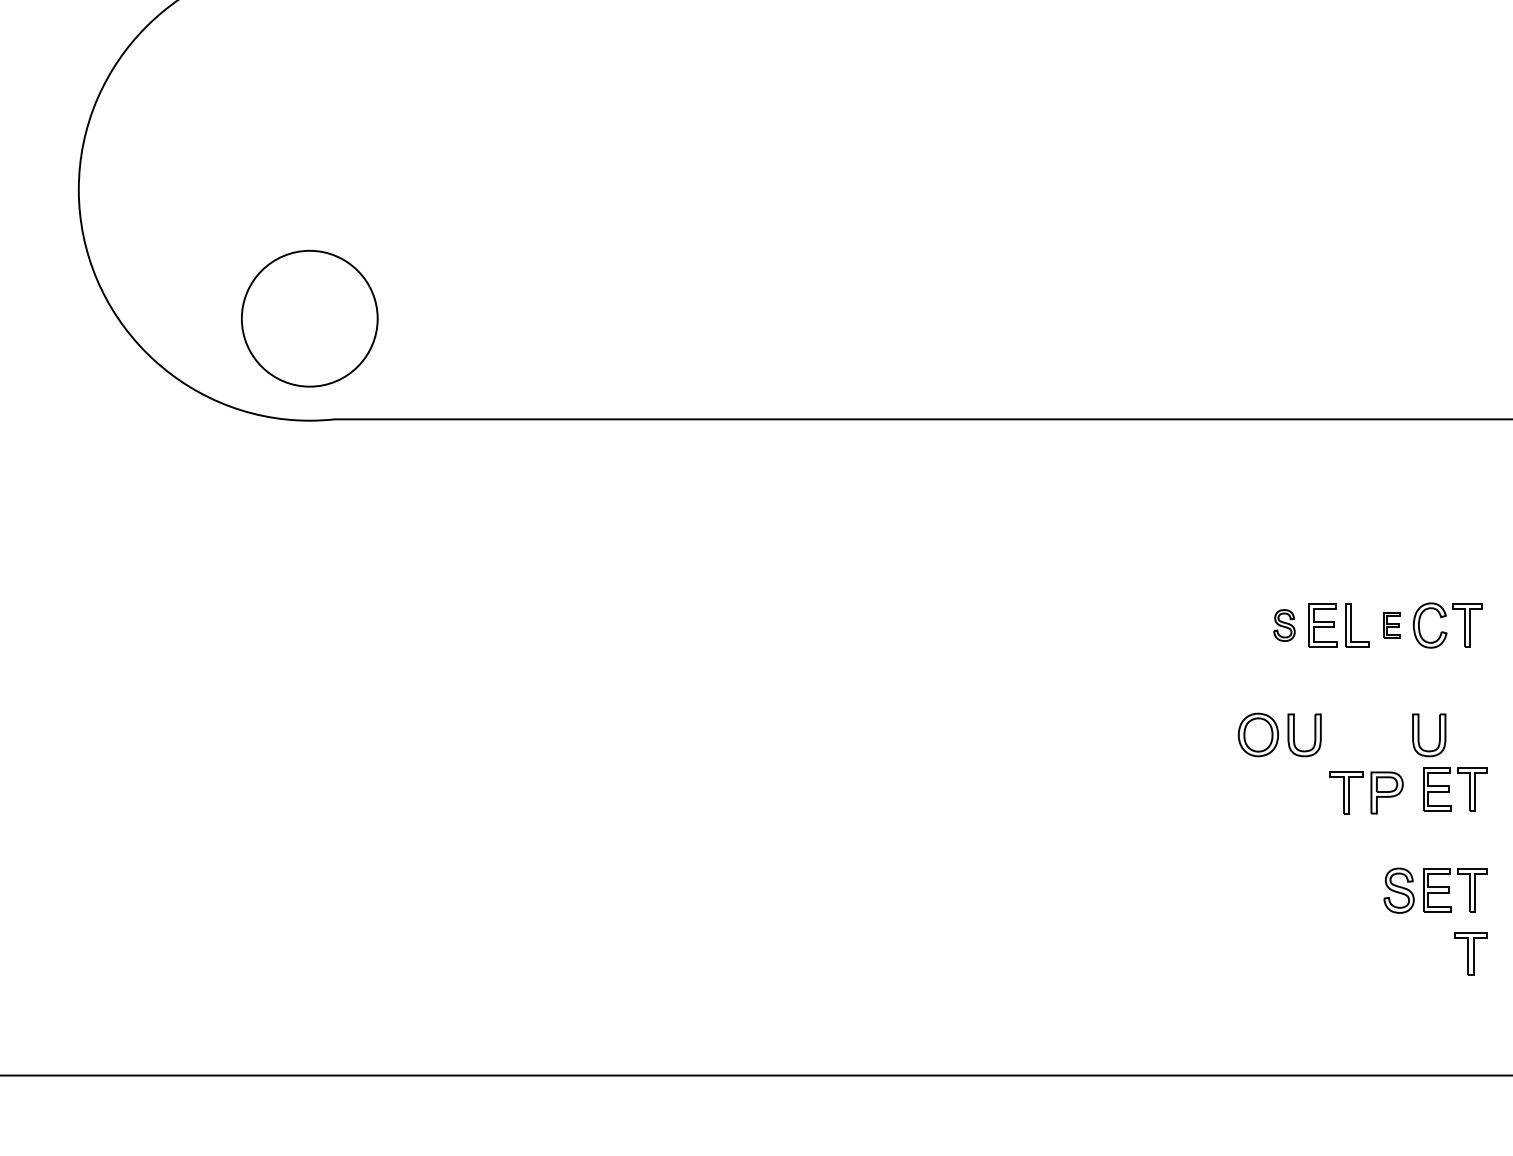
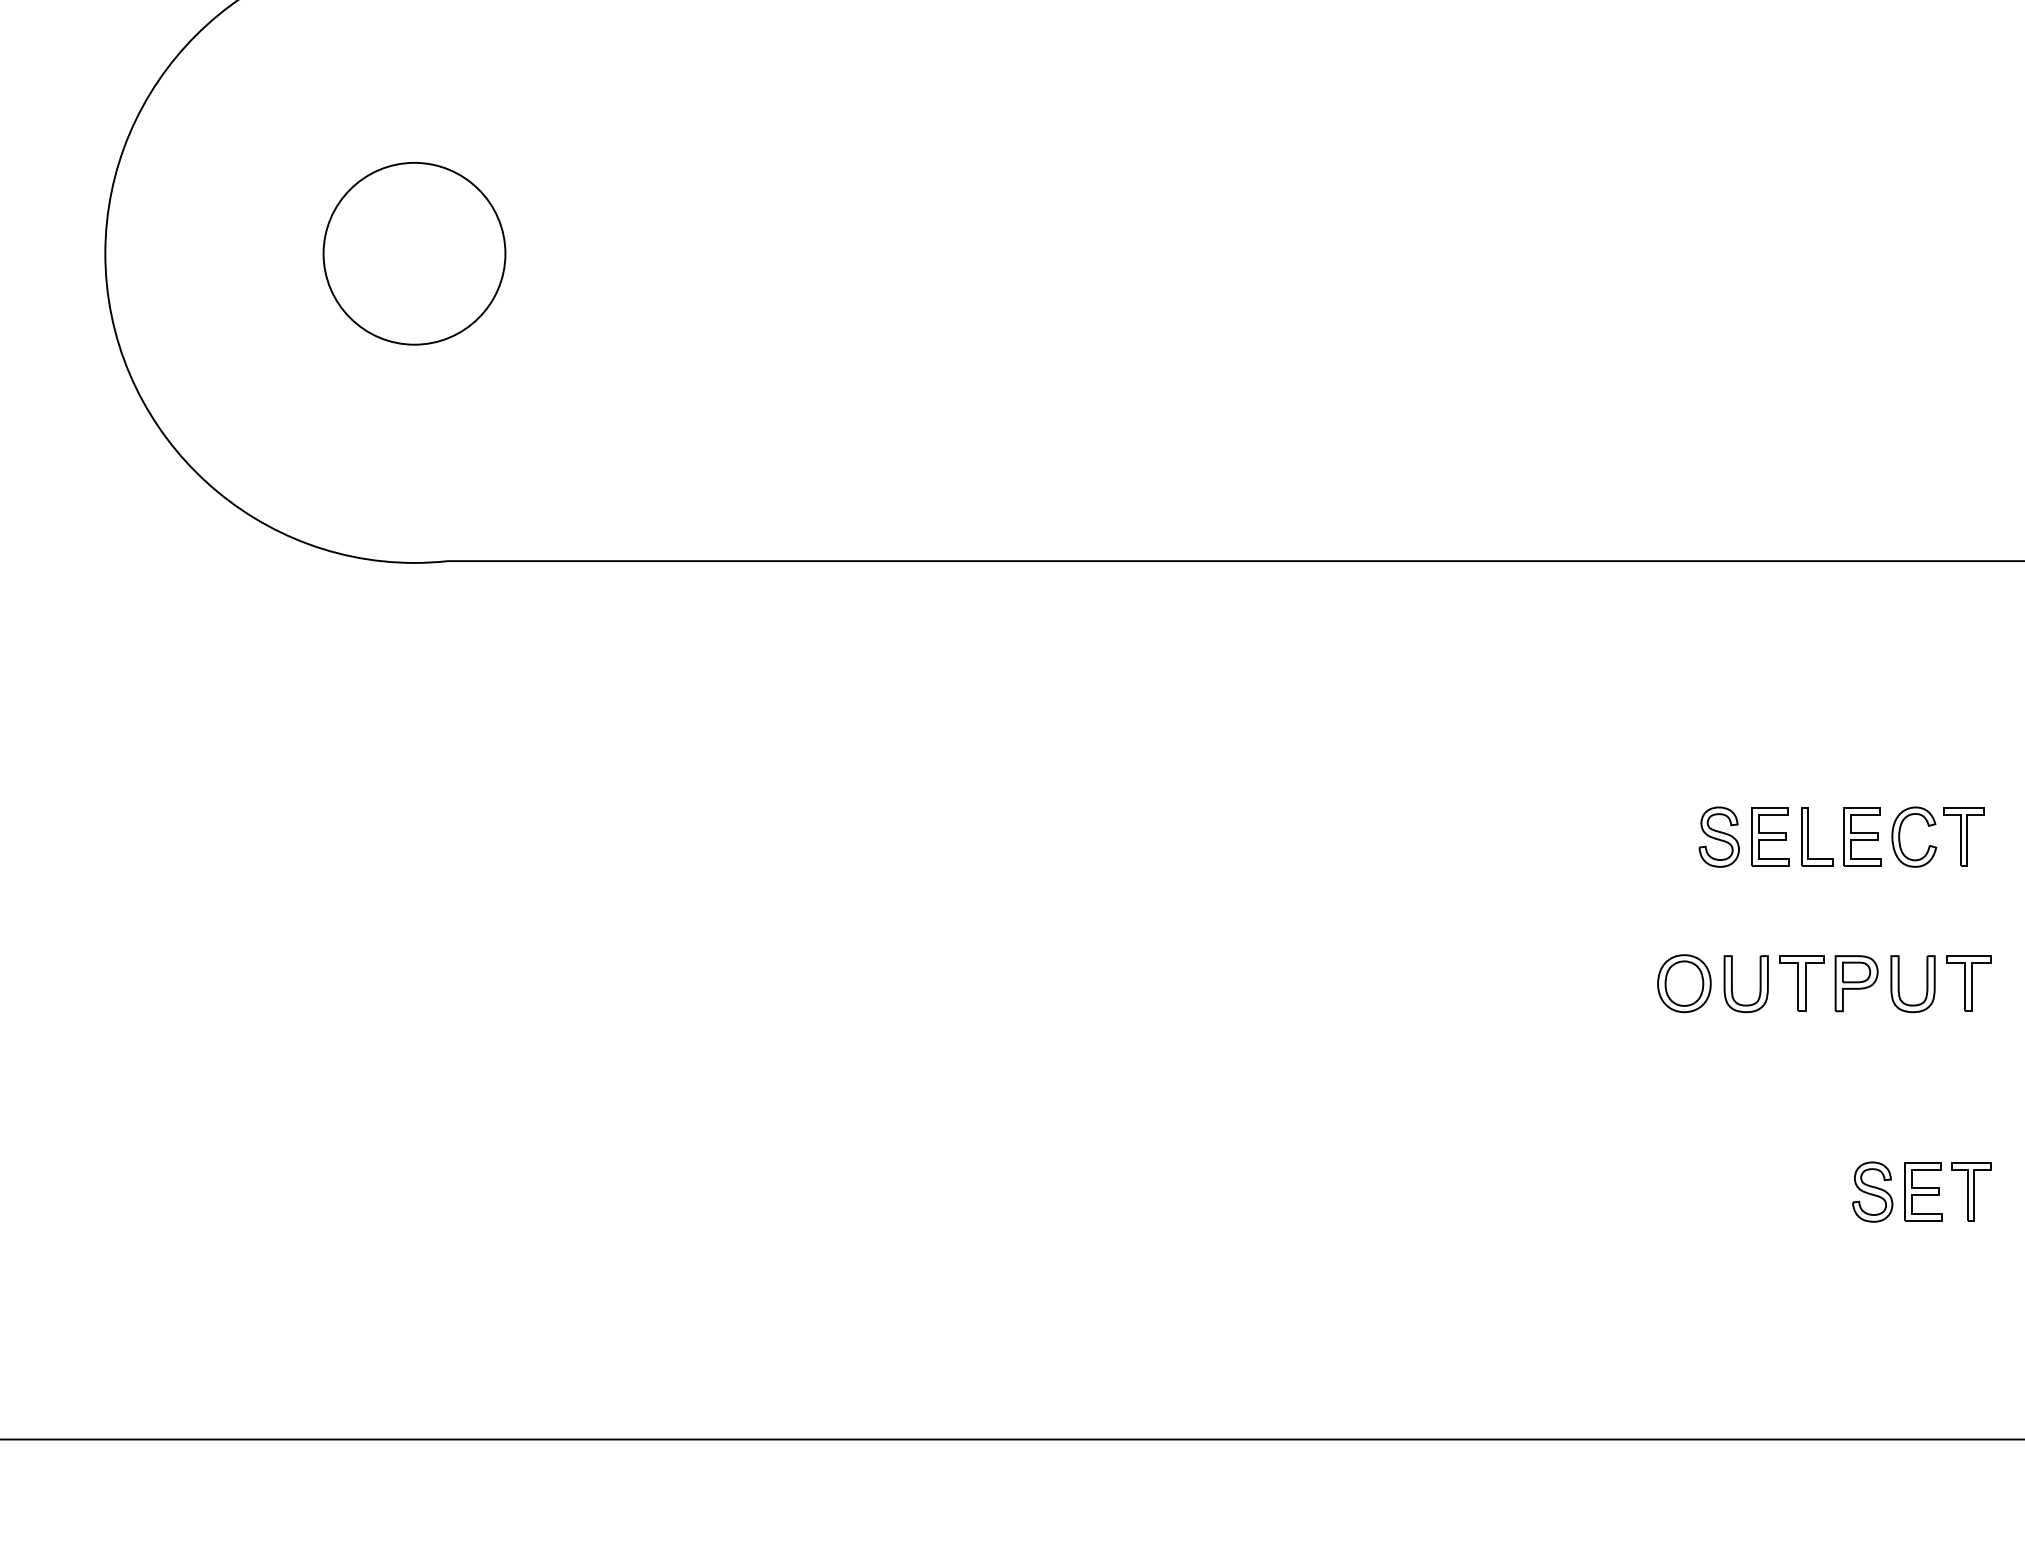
part: (309, 318) -> (414, 253), moved
part: (1284, 625) -> (1719, 837), size x1.43
part: (1391, 625) -> (1862, 837), size x1.67
part: (1455, 789) -> (1948, 1056), removed
part: (1366, 792) -> (1829, 982), moved
part: (1470, 953) -> (1968, 982), moved

